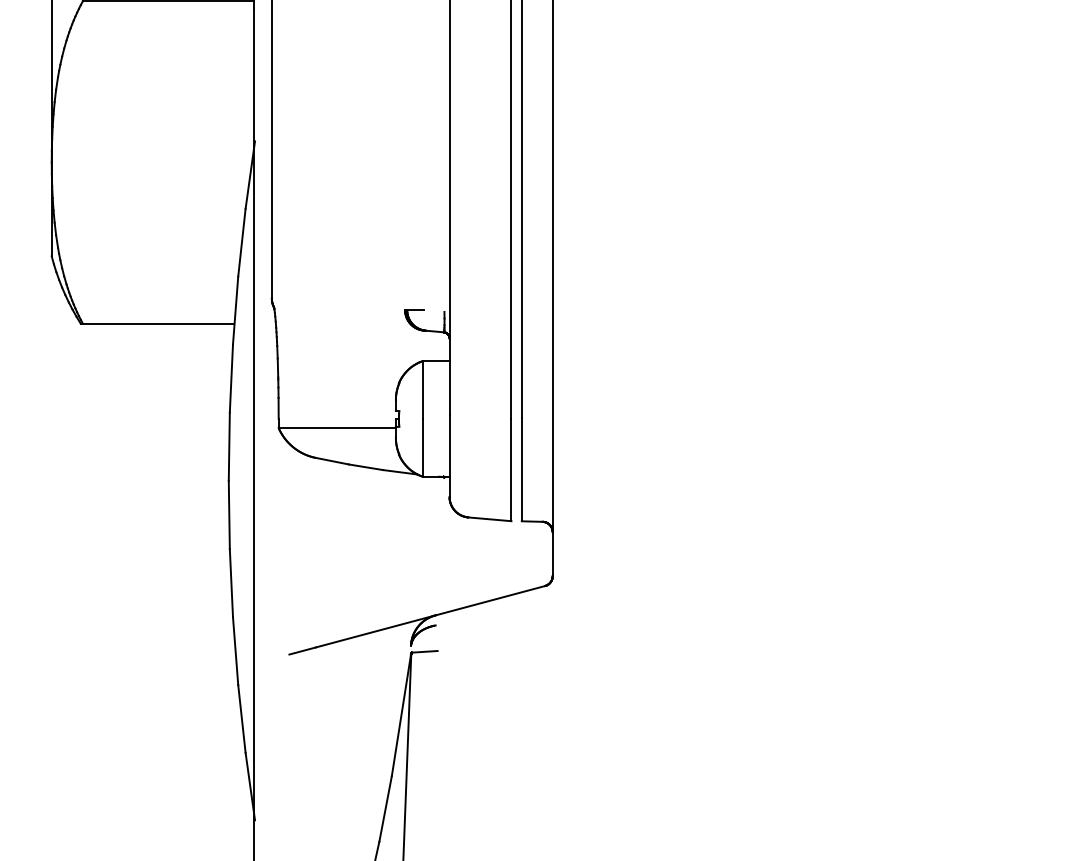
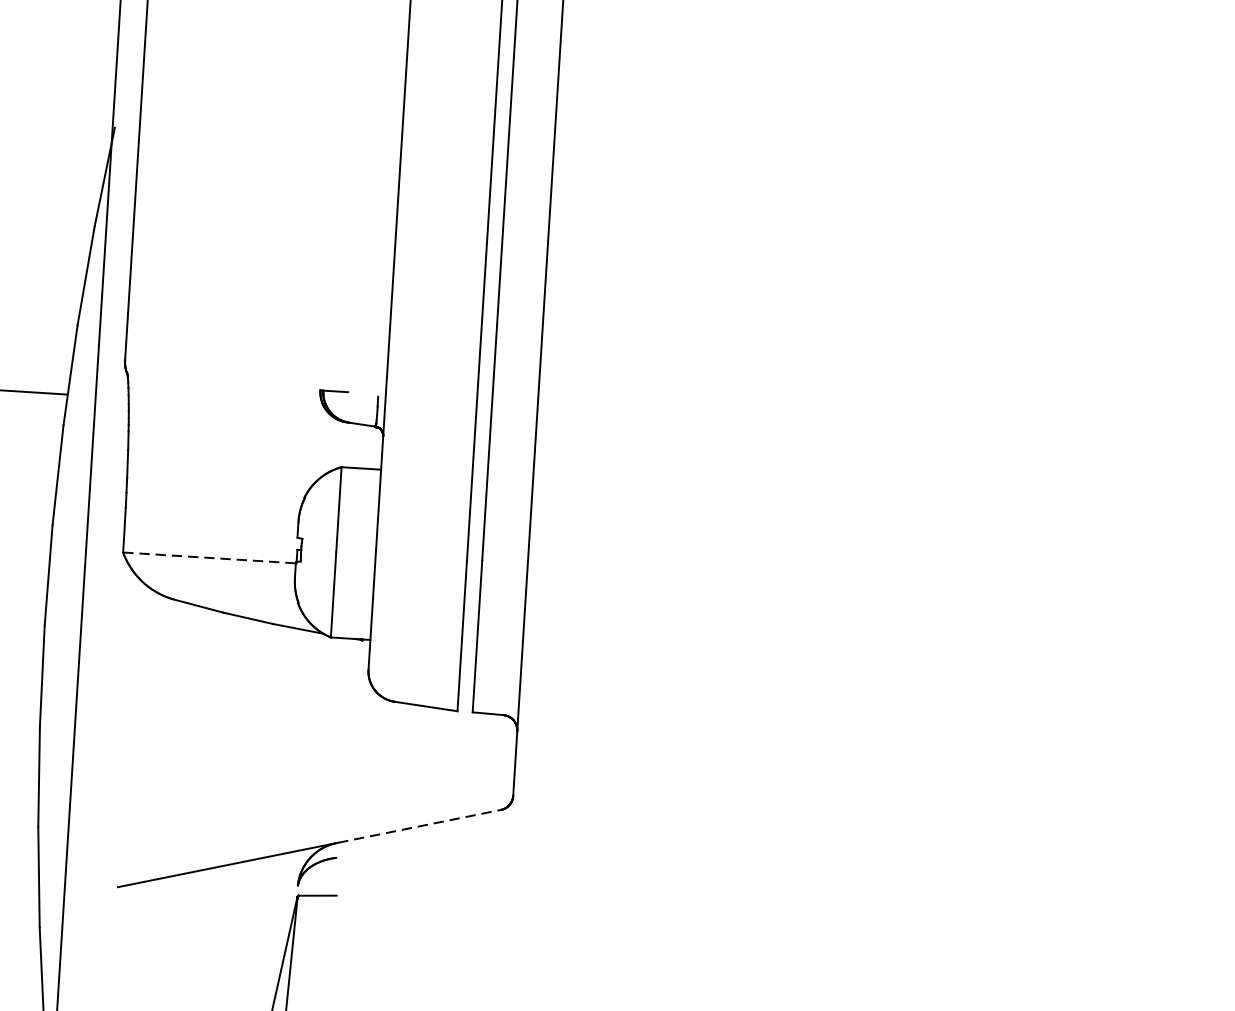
line: (337, 428) -> (209, 558), solid -> dashed
line: (491, 600) -> (420, 826), solid -> dashed

